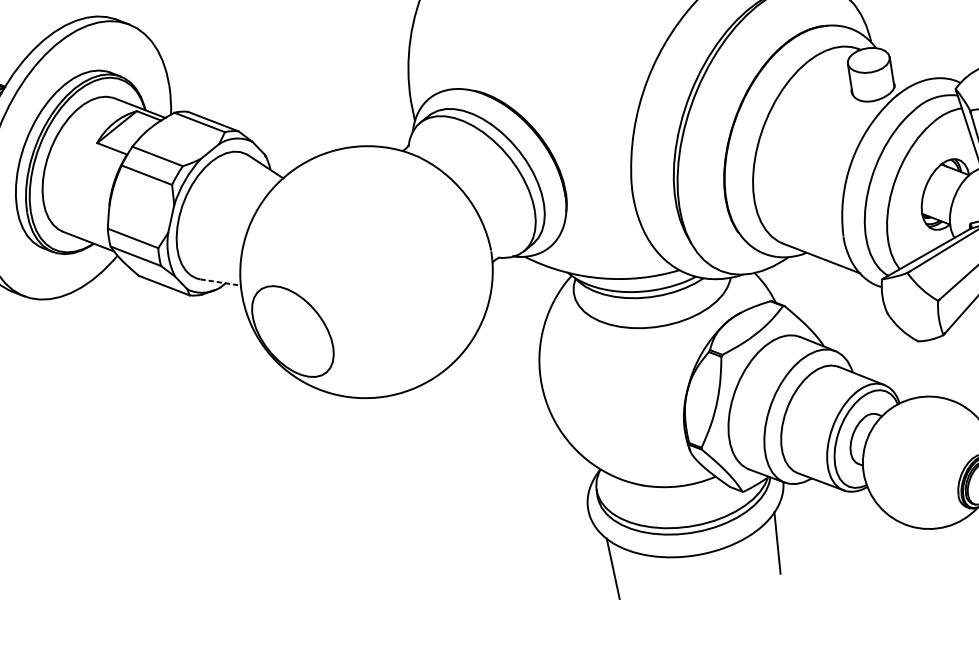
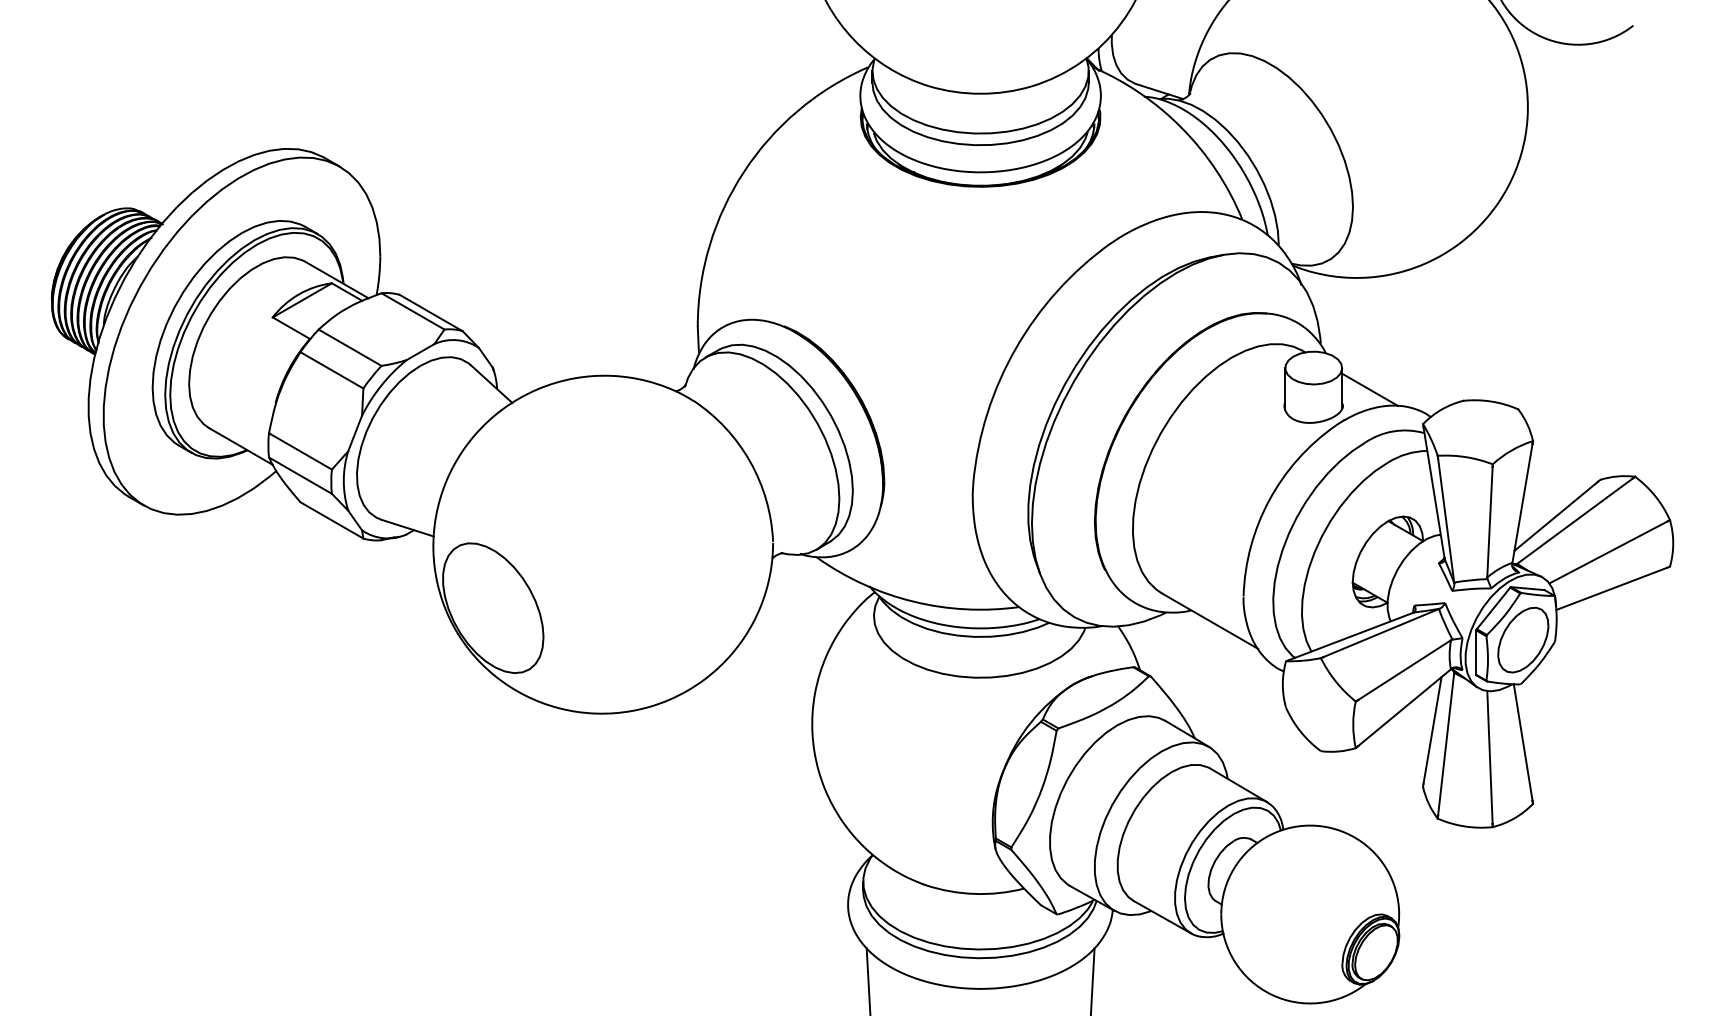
line: (912, 69) -> (1370, 389), added
line: (221, 282) -> (408, 528), dashed -> solid

